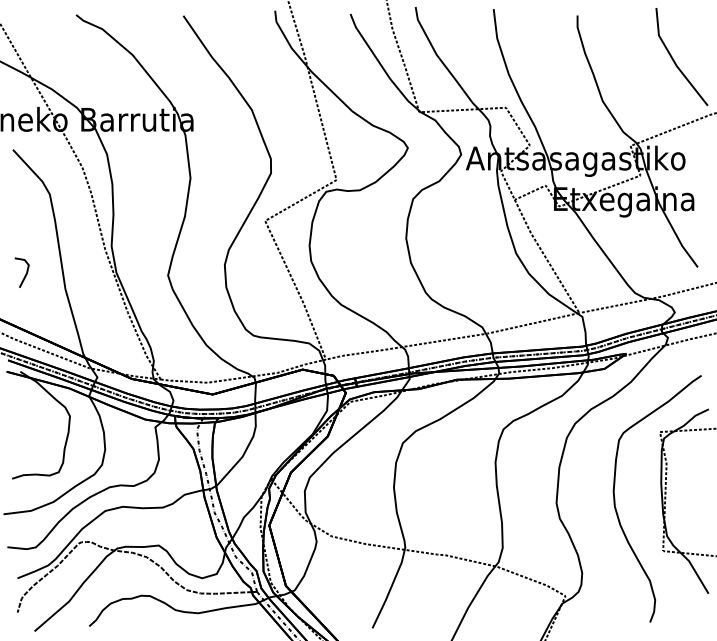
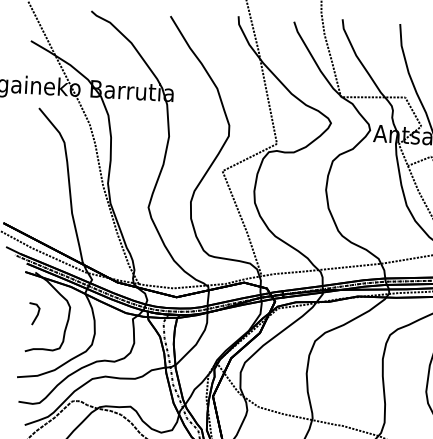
line: (25, 273) -> (36, 314), moved

